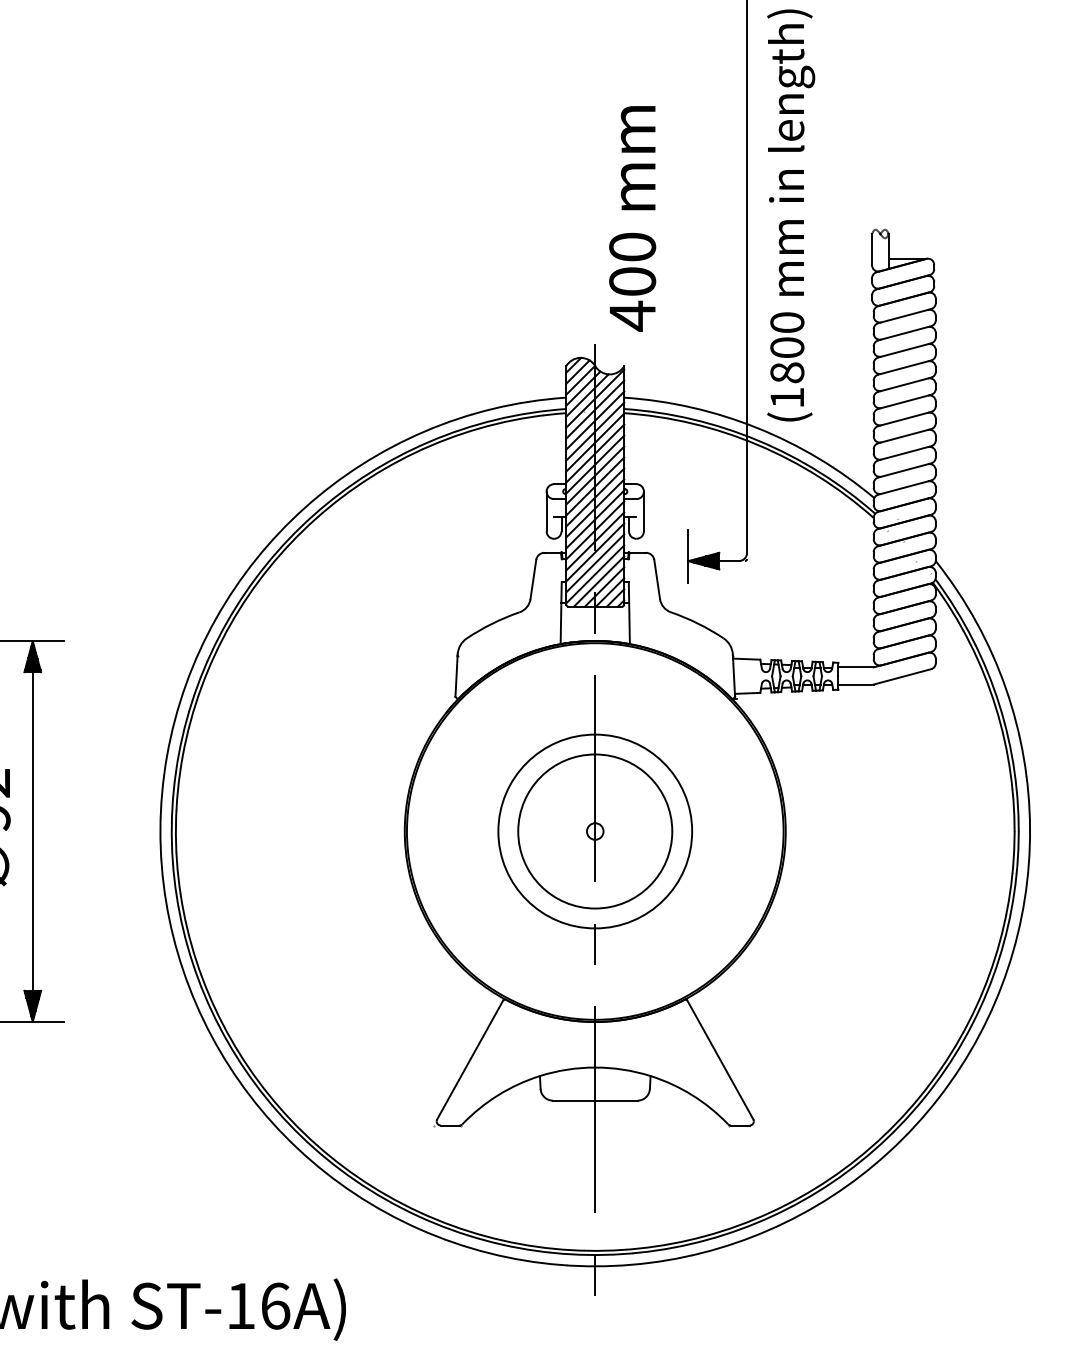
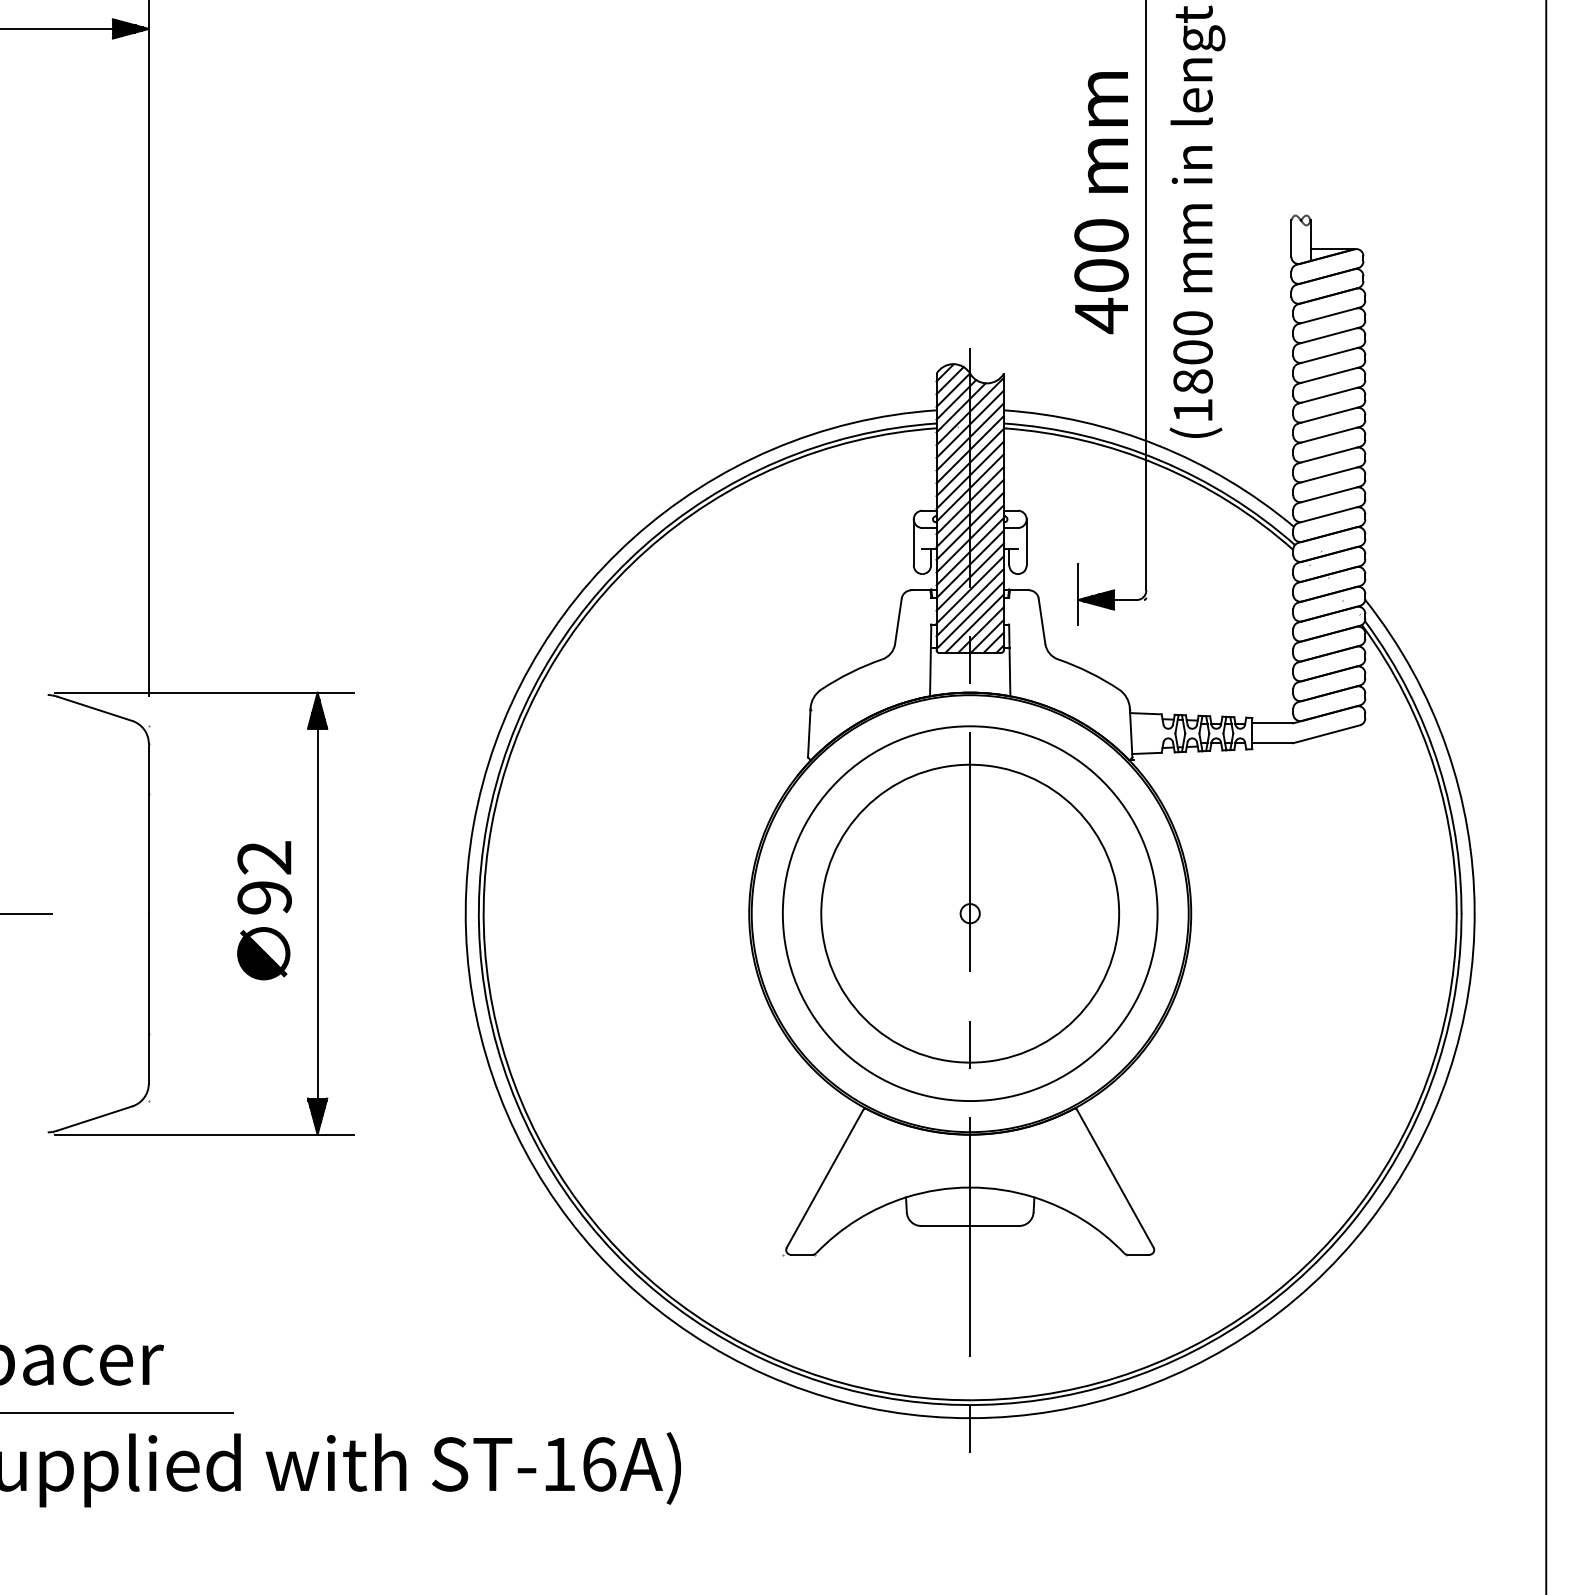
text: (632, 219) -> (1101, 203), moved
circle: (594, 831) -> (969, 913), size x1.67
circle: (595, 831) -> (970, 913), size x1.67

